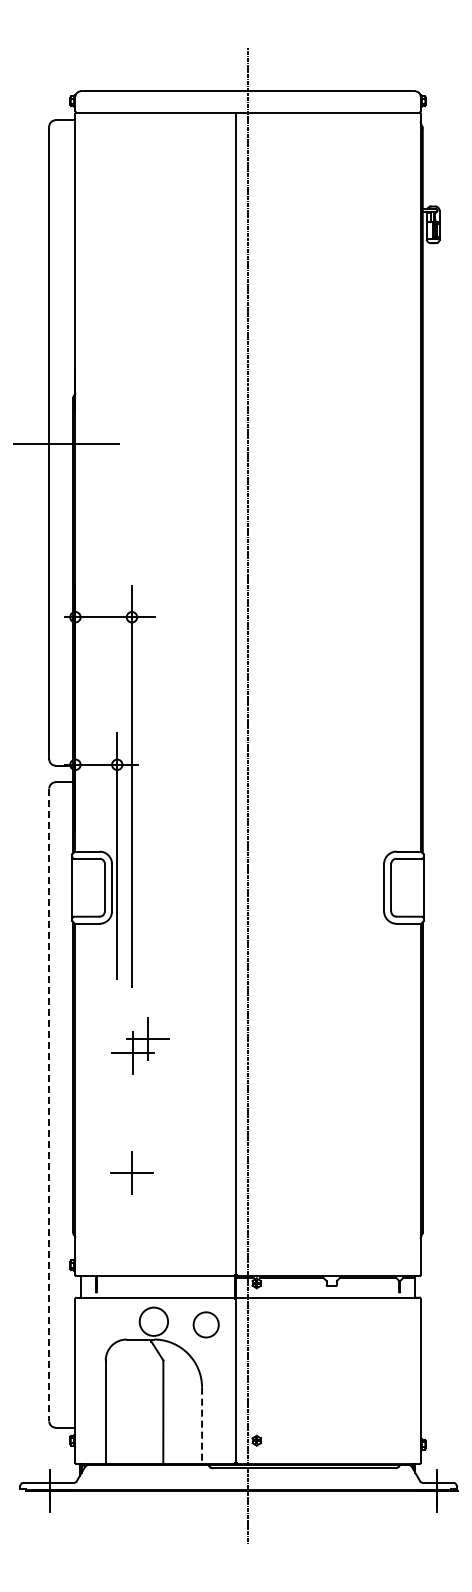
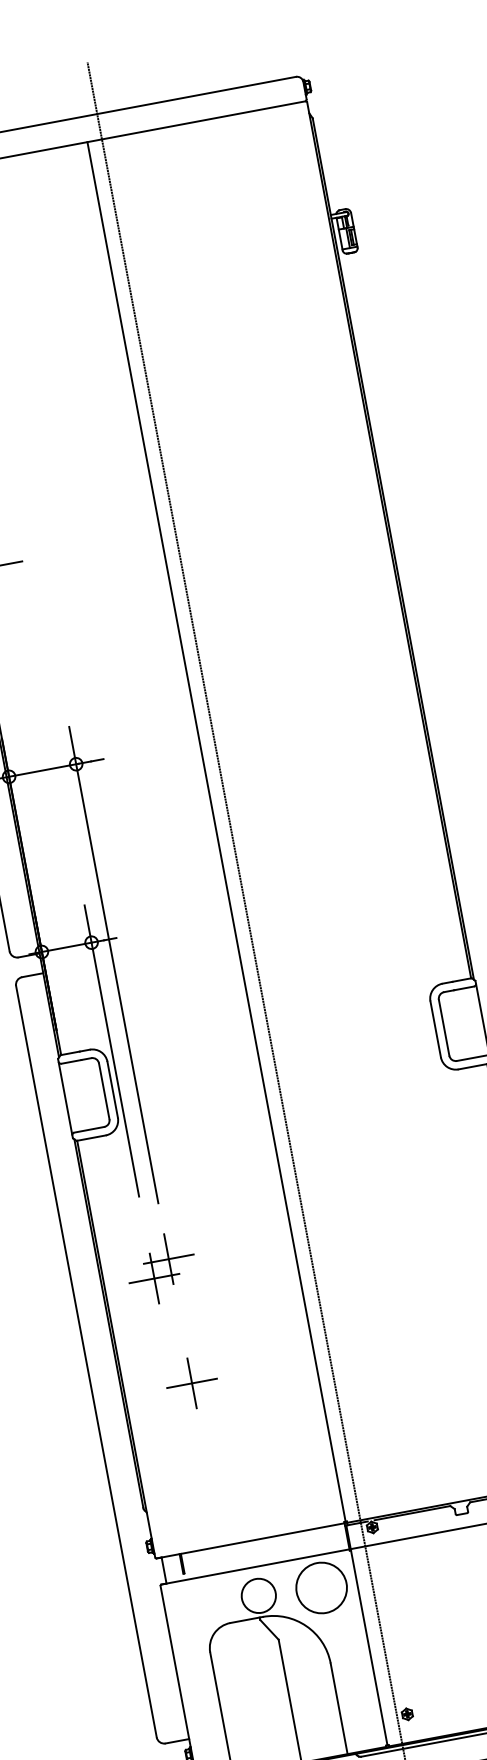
part: (140, 1045) -> (161, 1268), moved
line: (49, 1105) -> (86, 1362), dashed -> solid
part: (131, 1172) -> (191, 1383), moved
circle: (206, 1324) -> (321, 1587), size x1.67
line: (202, 1426) -> (339, 1709), dashed -> solid

